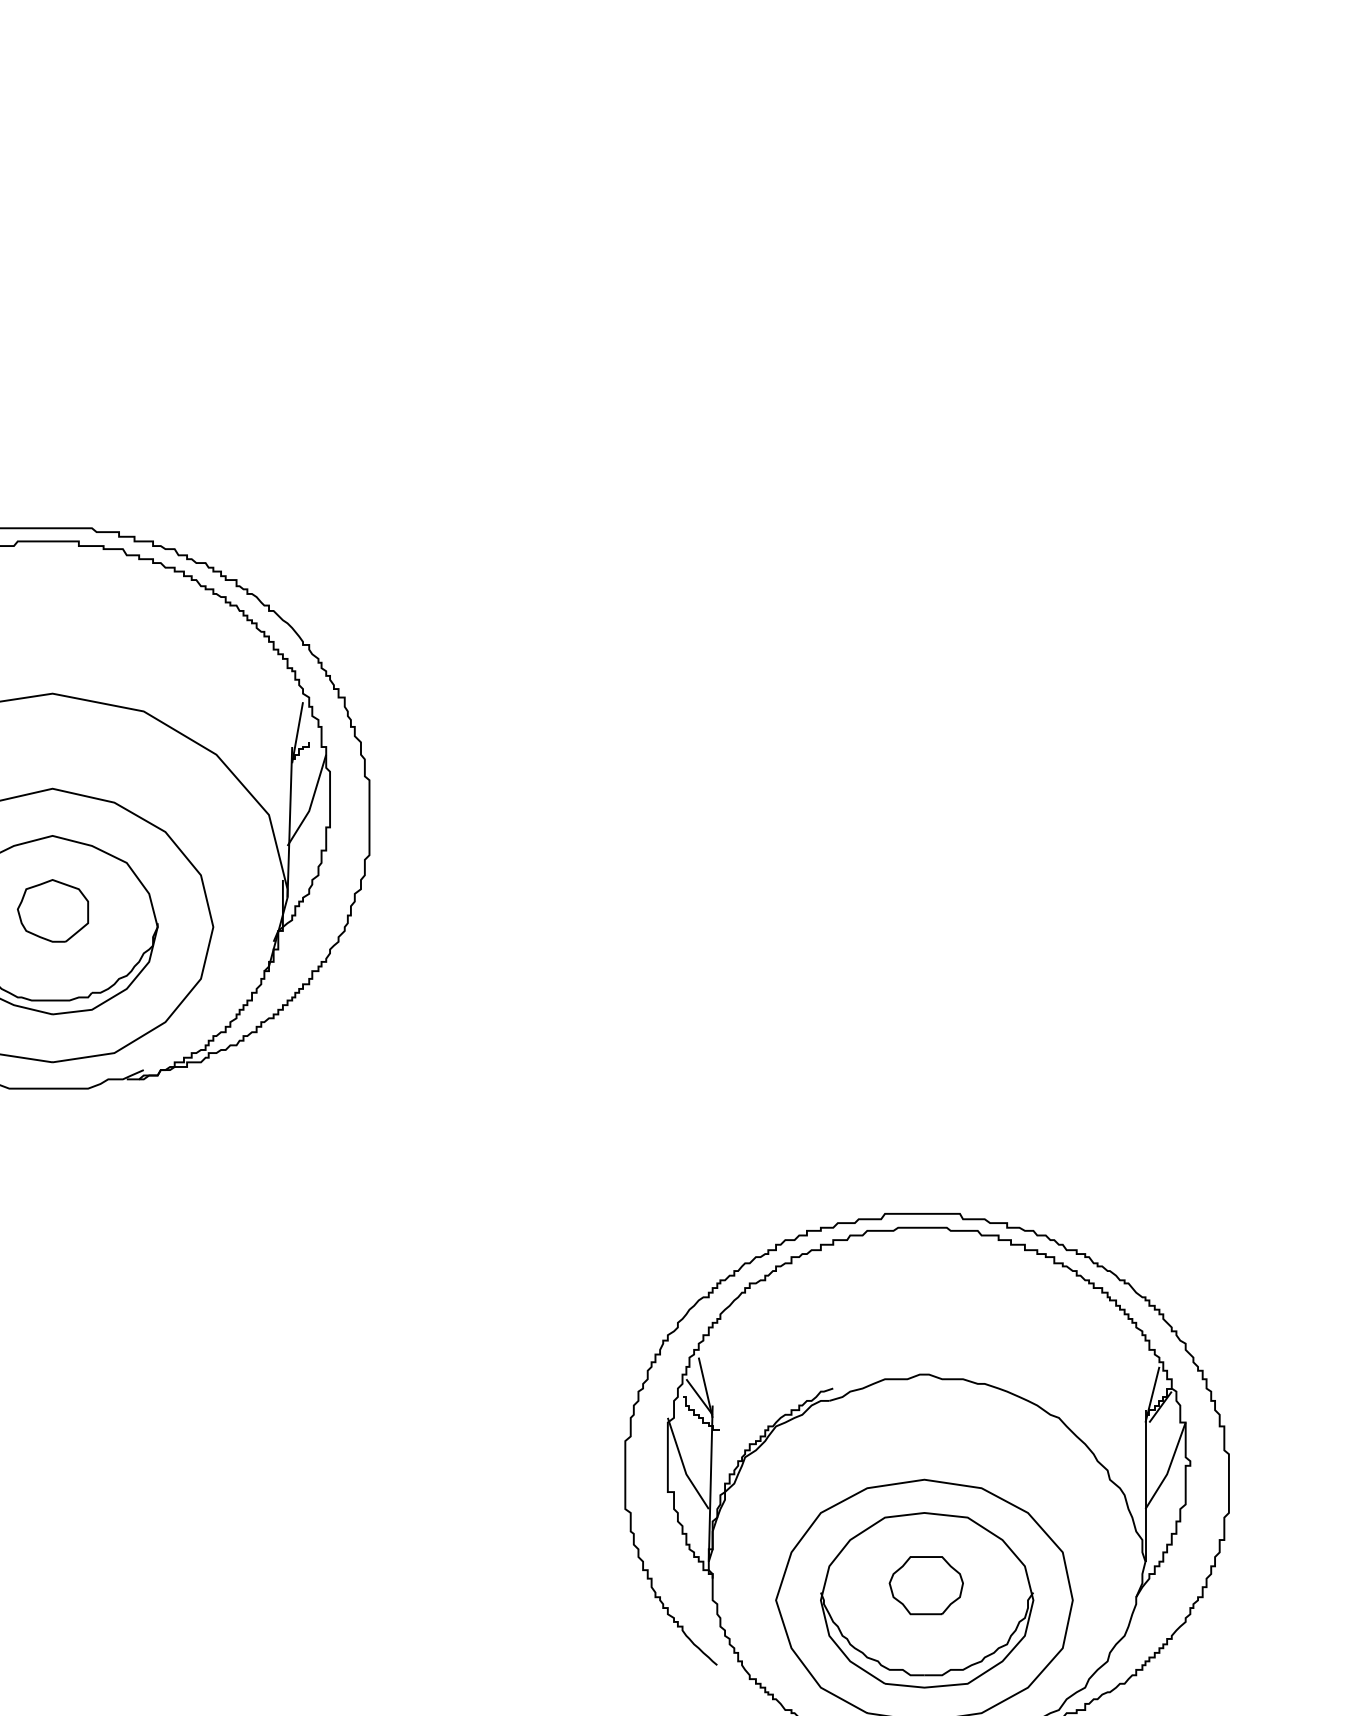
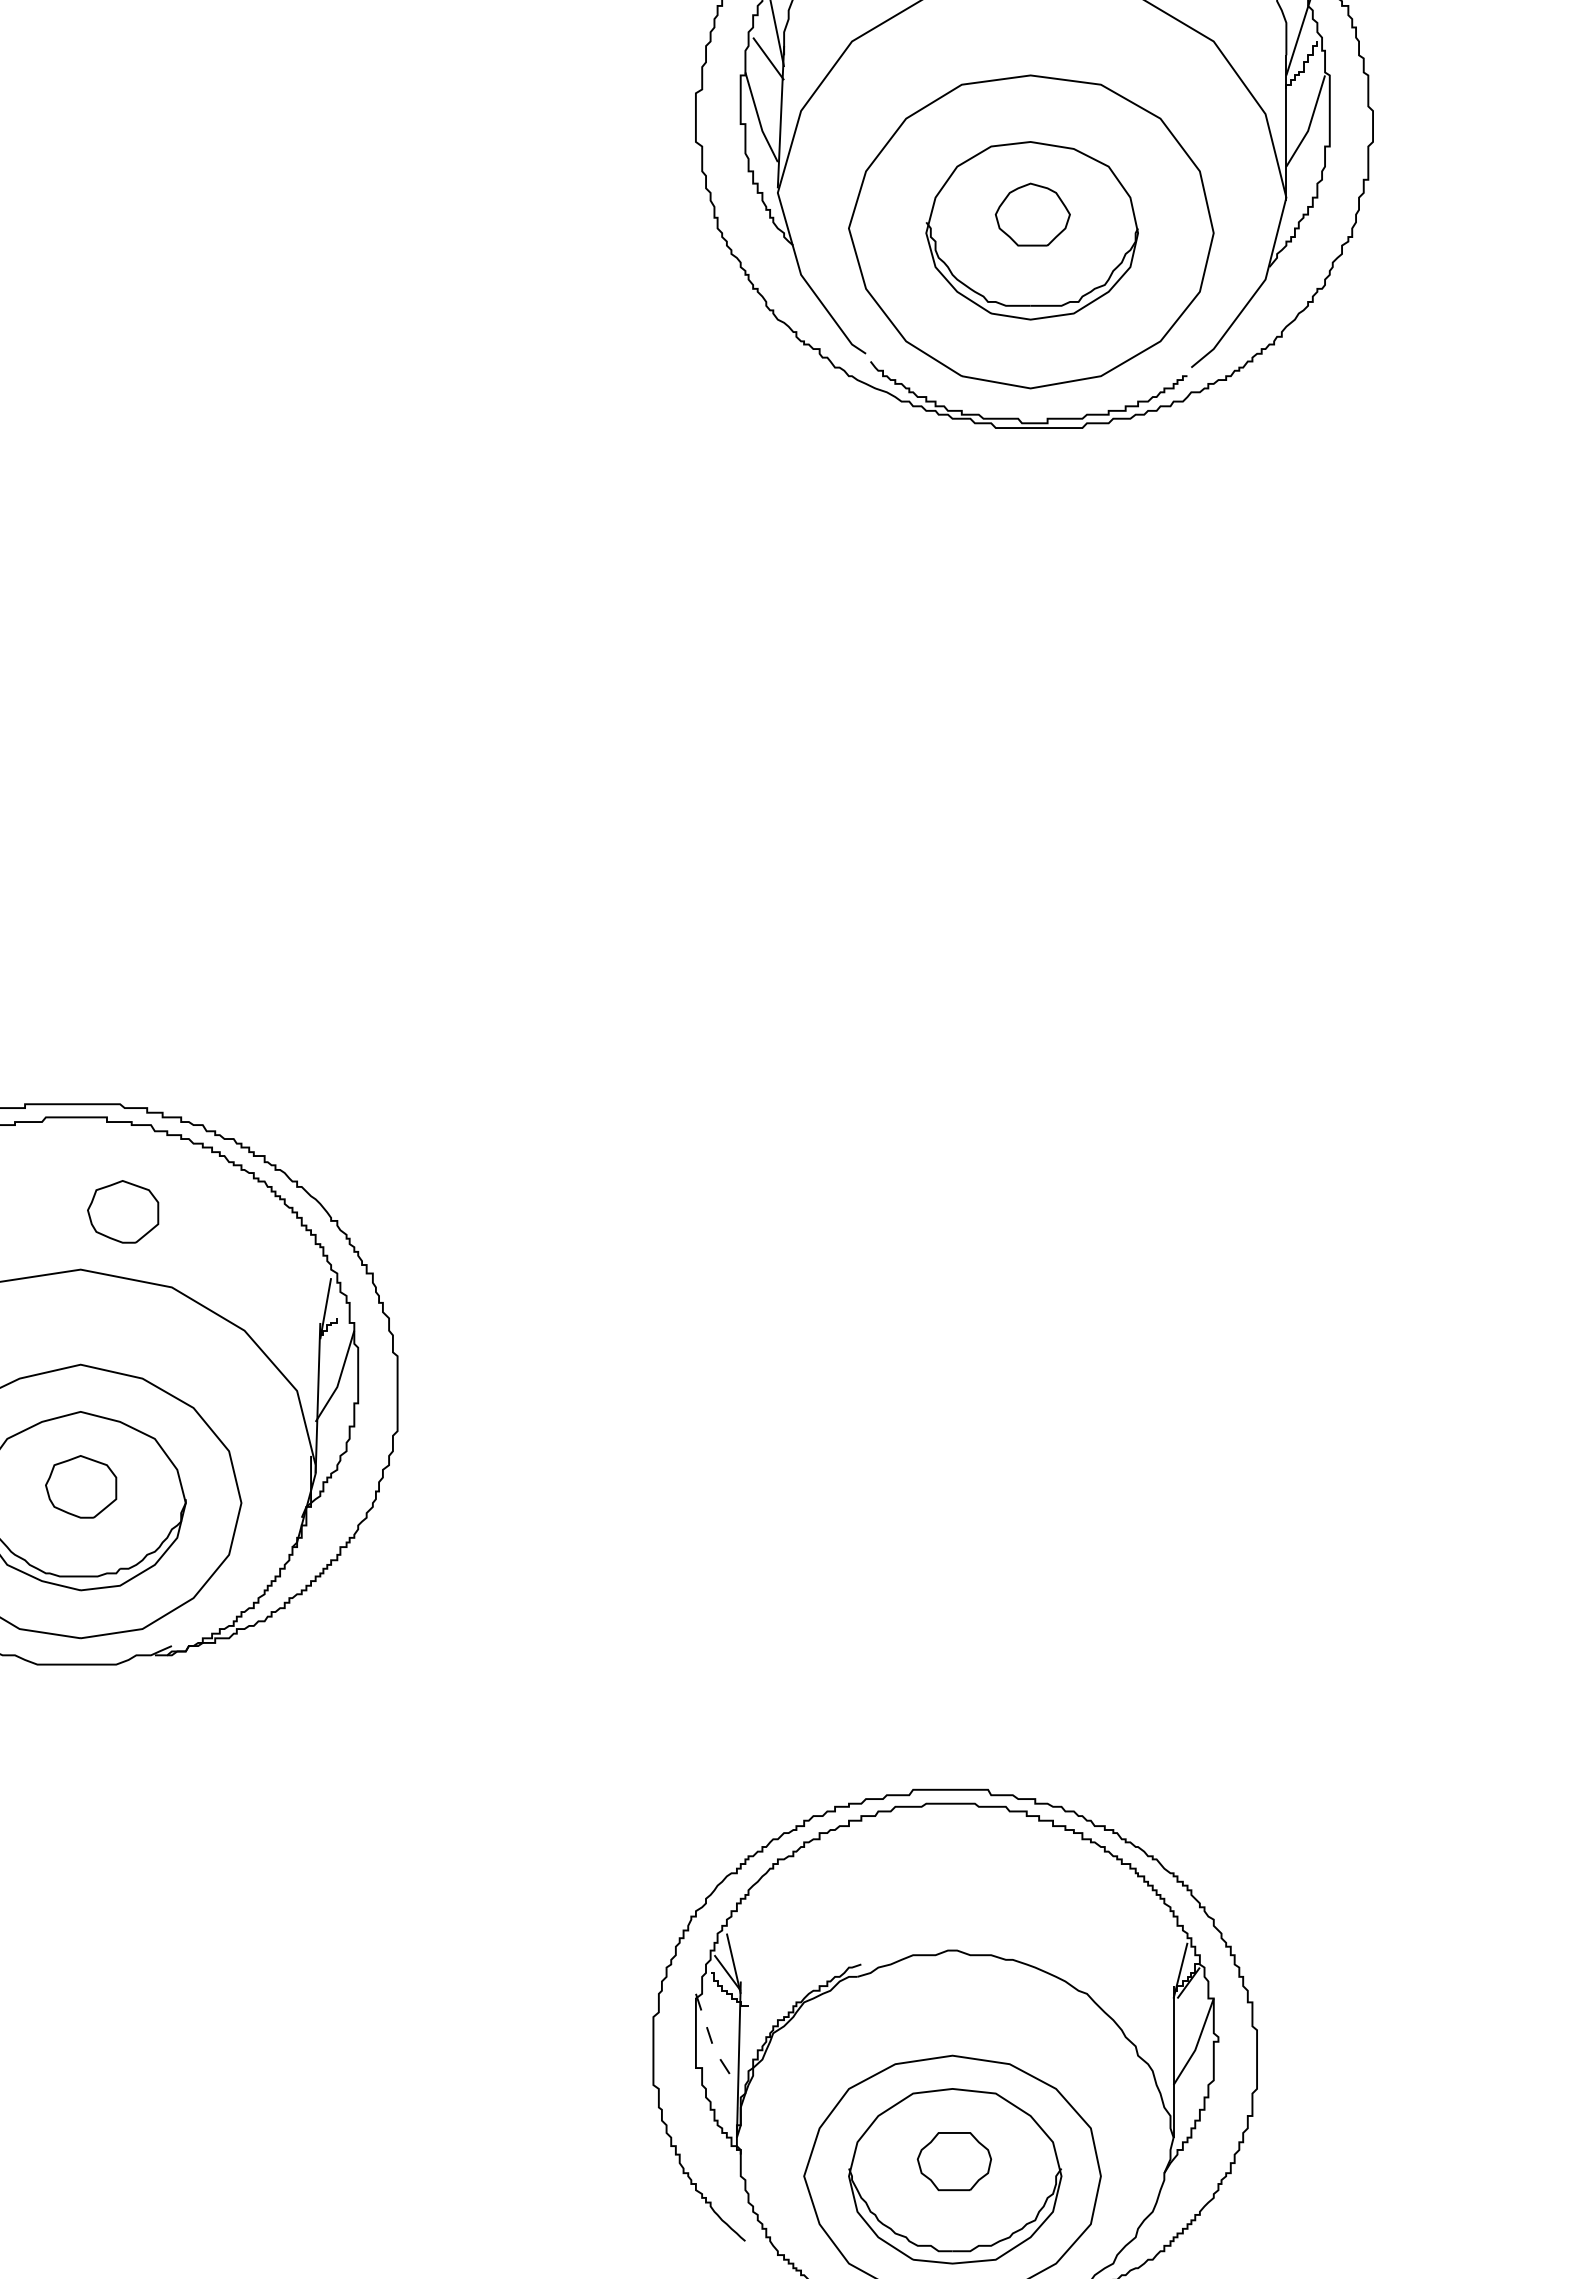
part: (95, 635) -> (123, 1211), added
line: (684, 1466) -> (712, 2042), solid -> dashed

